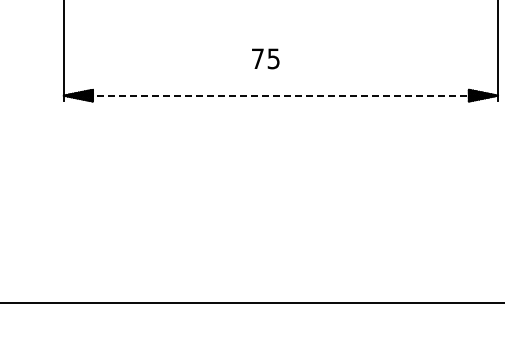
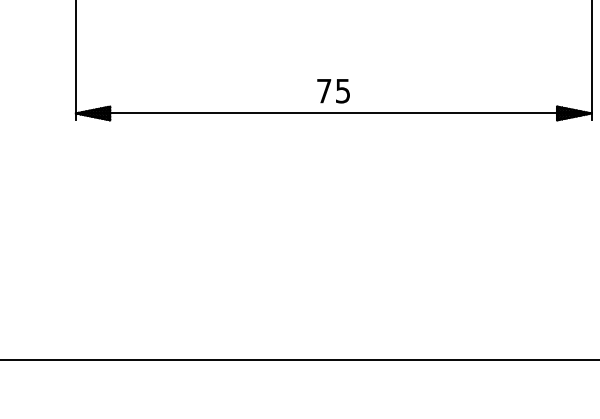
text: (265, 58) -> (333, 90), moved
line: (280, 95) -> (333, 113), dashed -> solid

